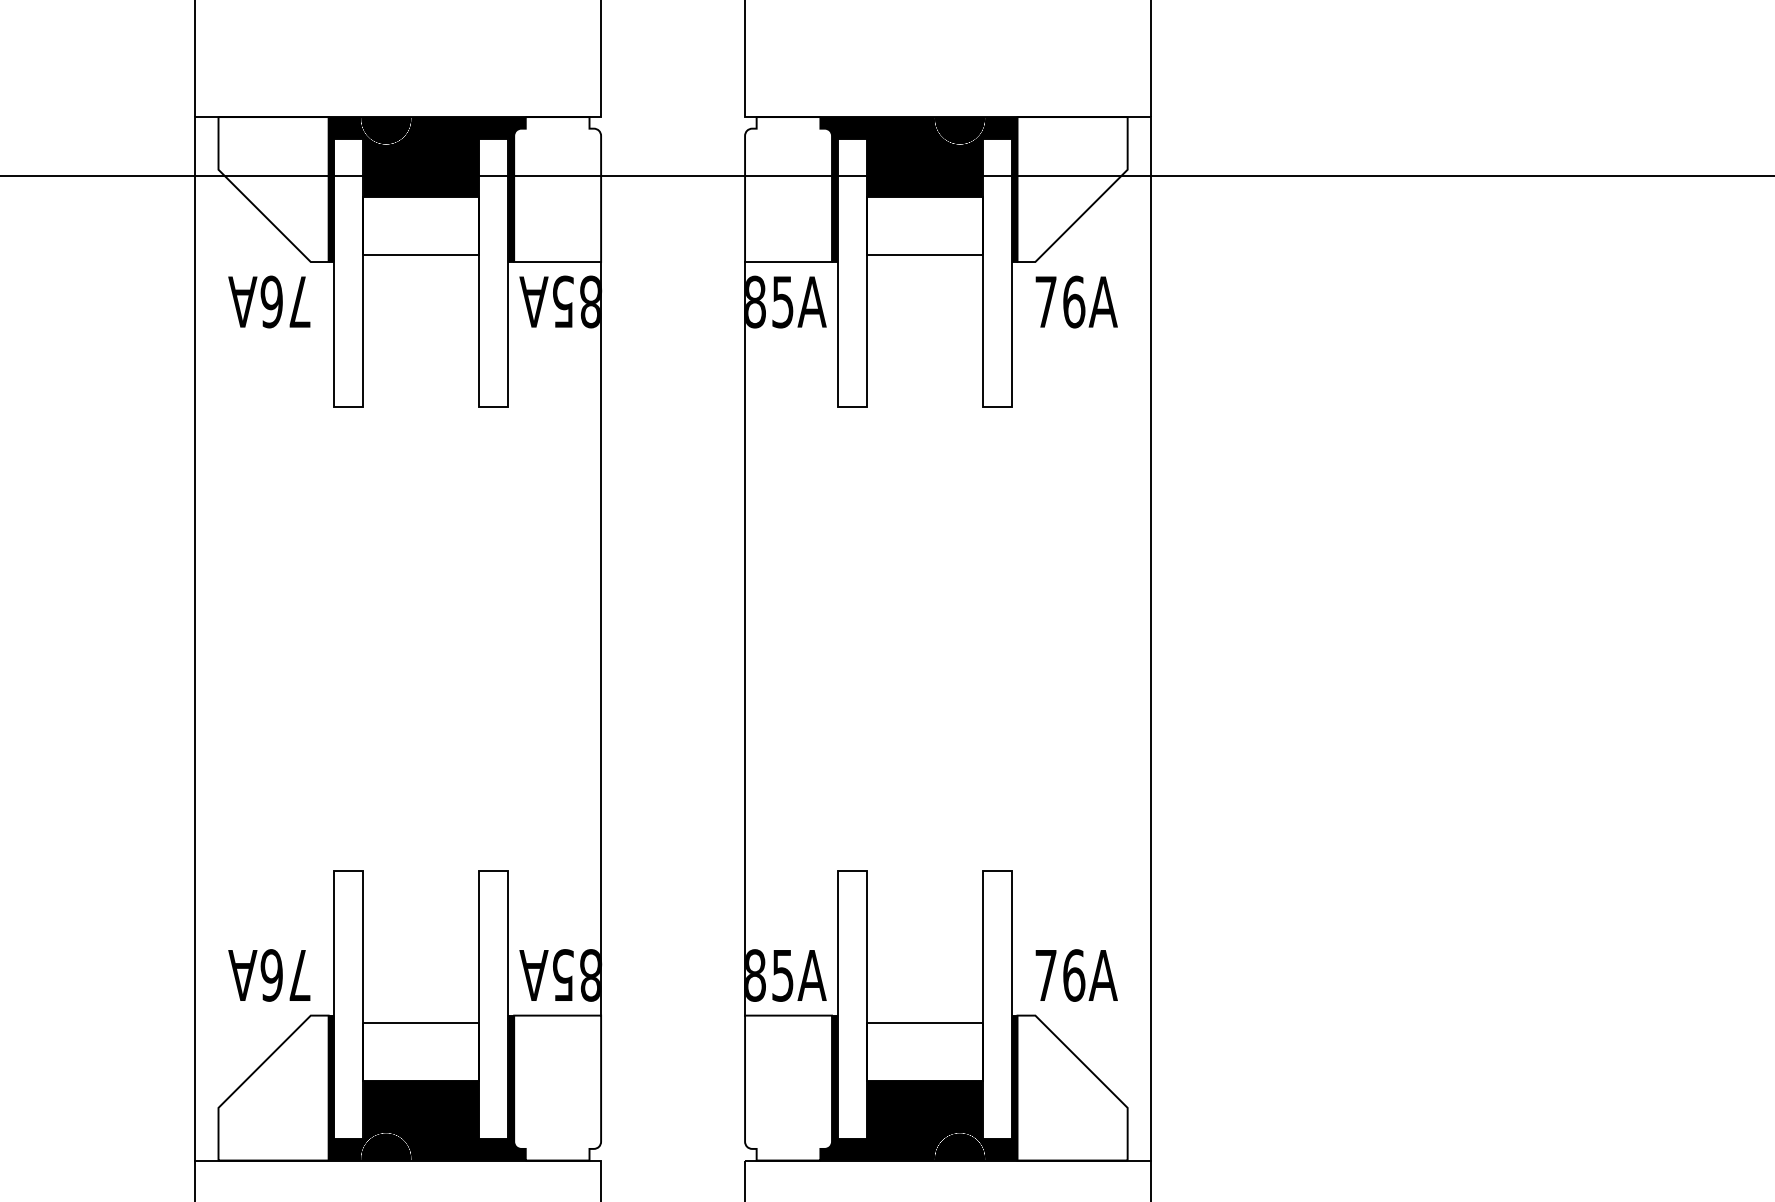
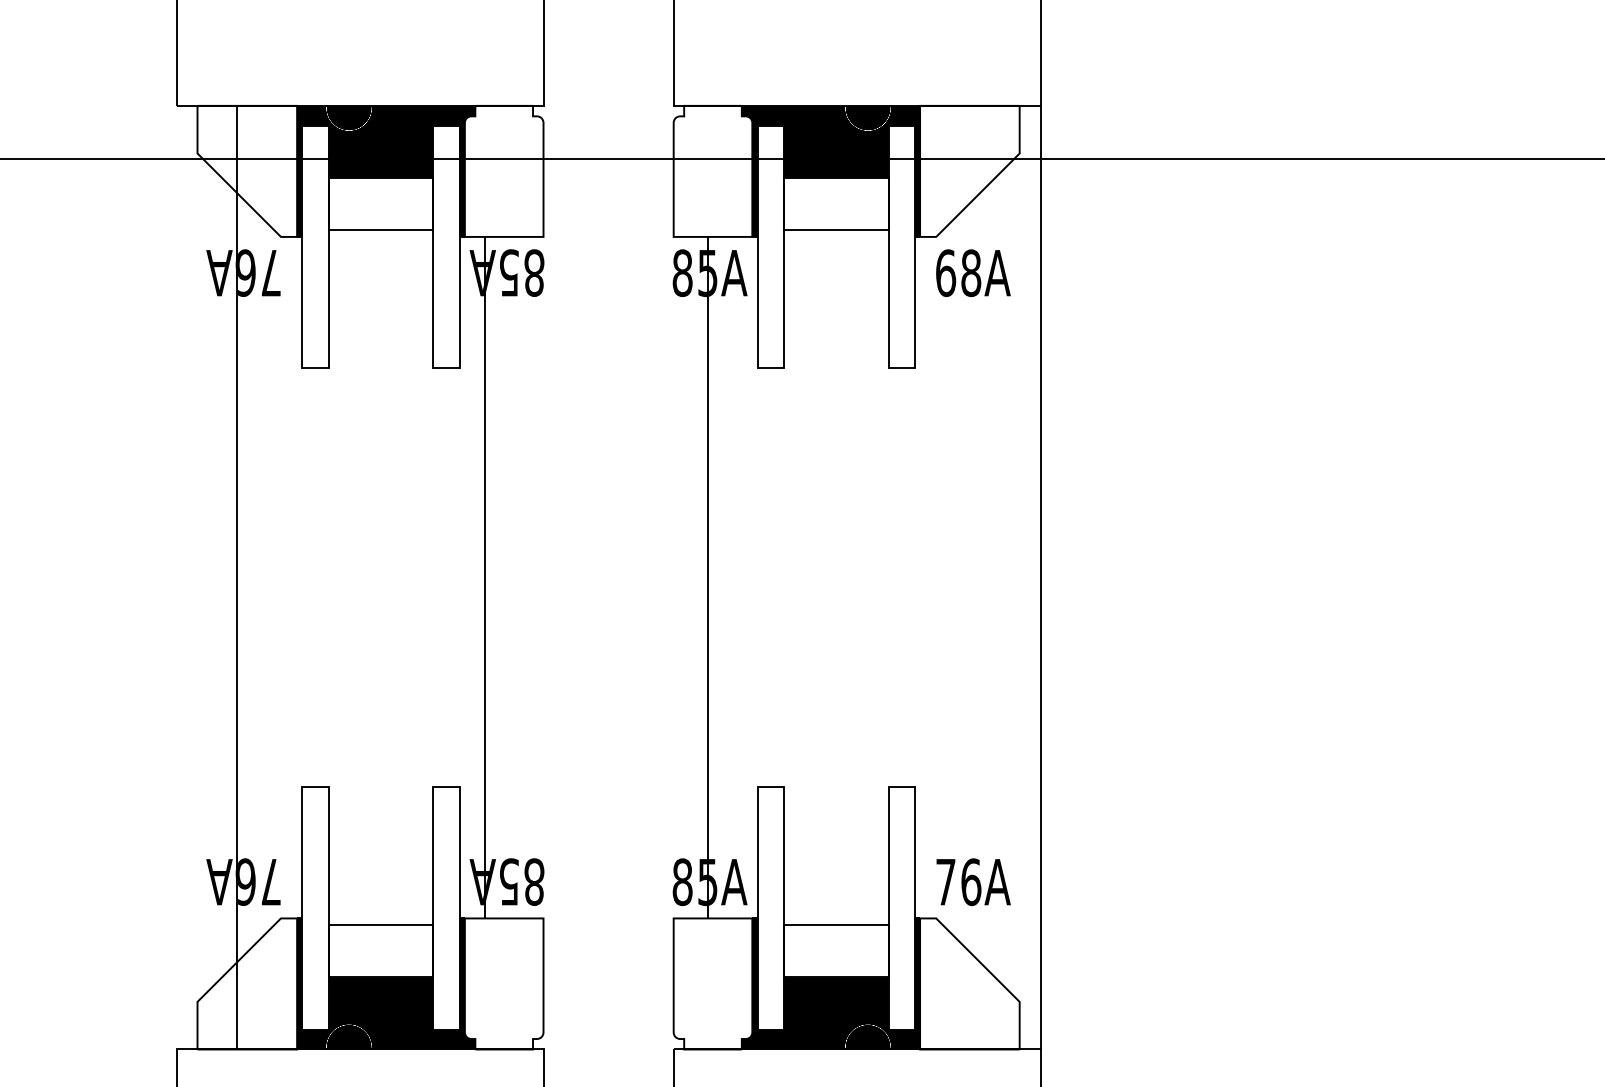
text: (1060, 302) -> (958, 273), 76A -> 68A
line: (195, 638) -> (236, 577), moved
line: (601, 638) -> (484, 577), moved
line: (744, 638) -> (707, 577), moved

